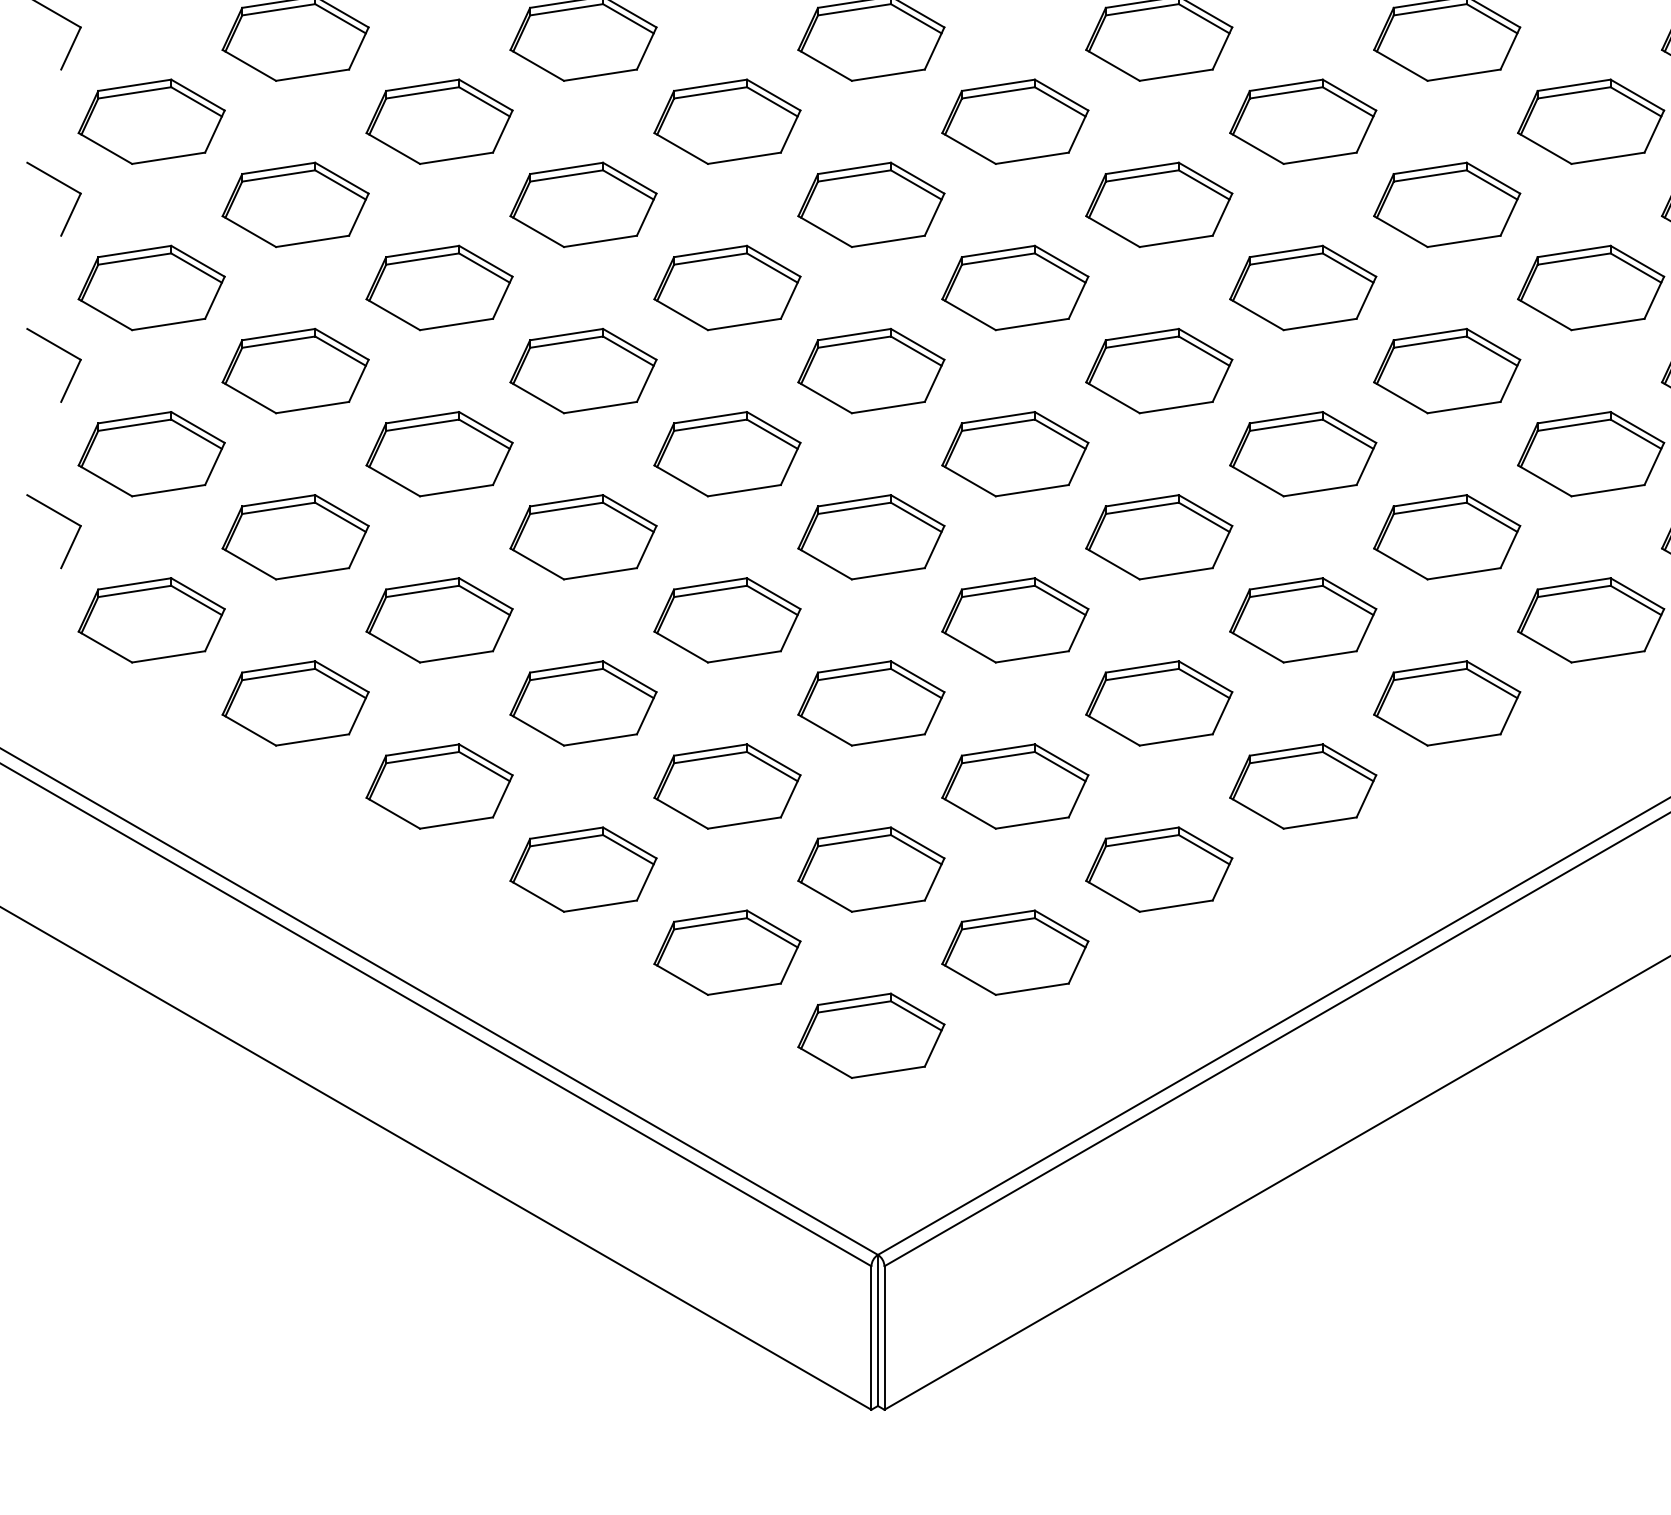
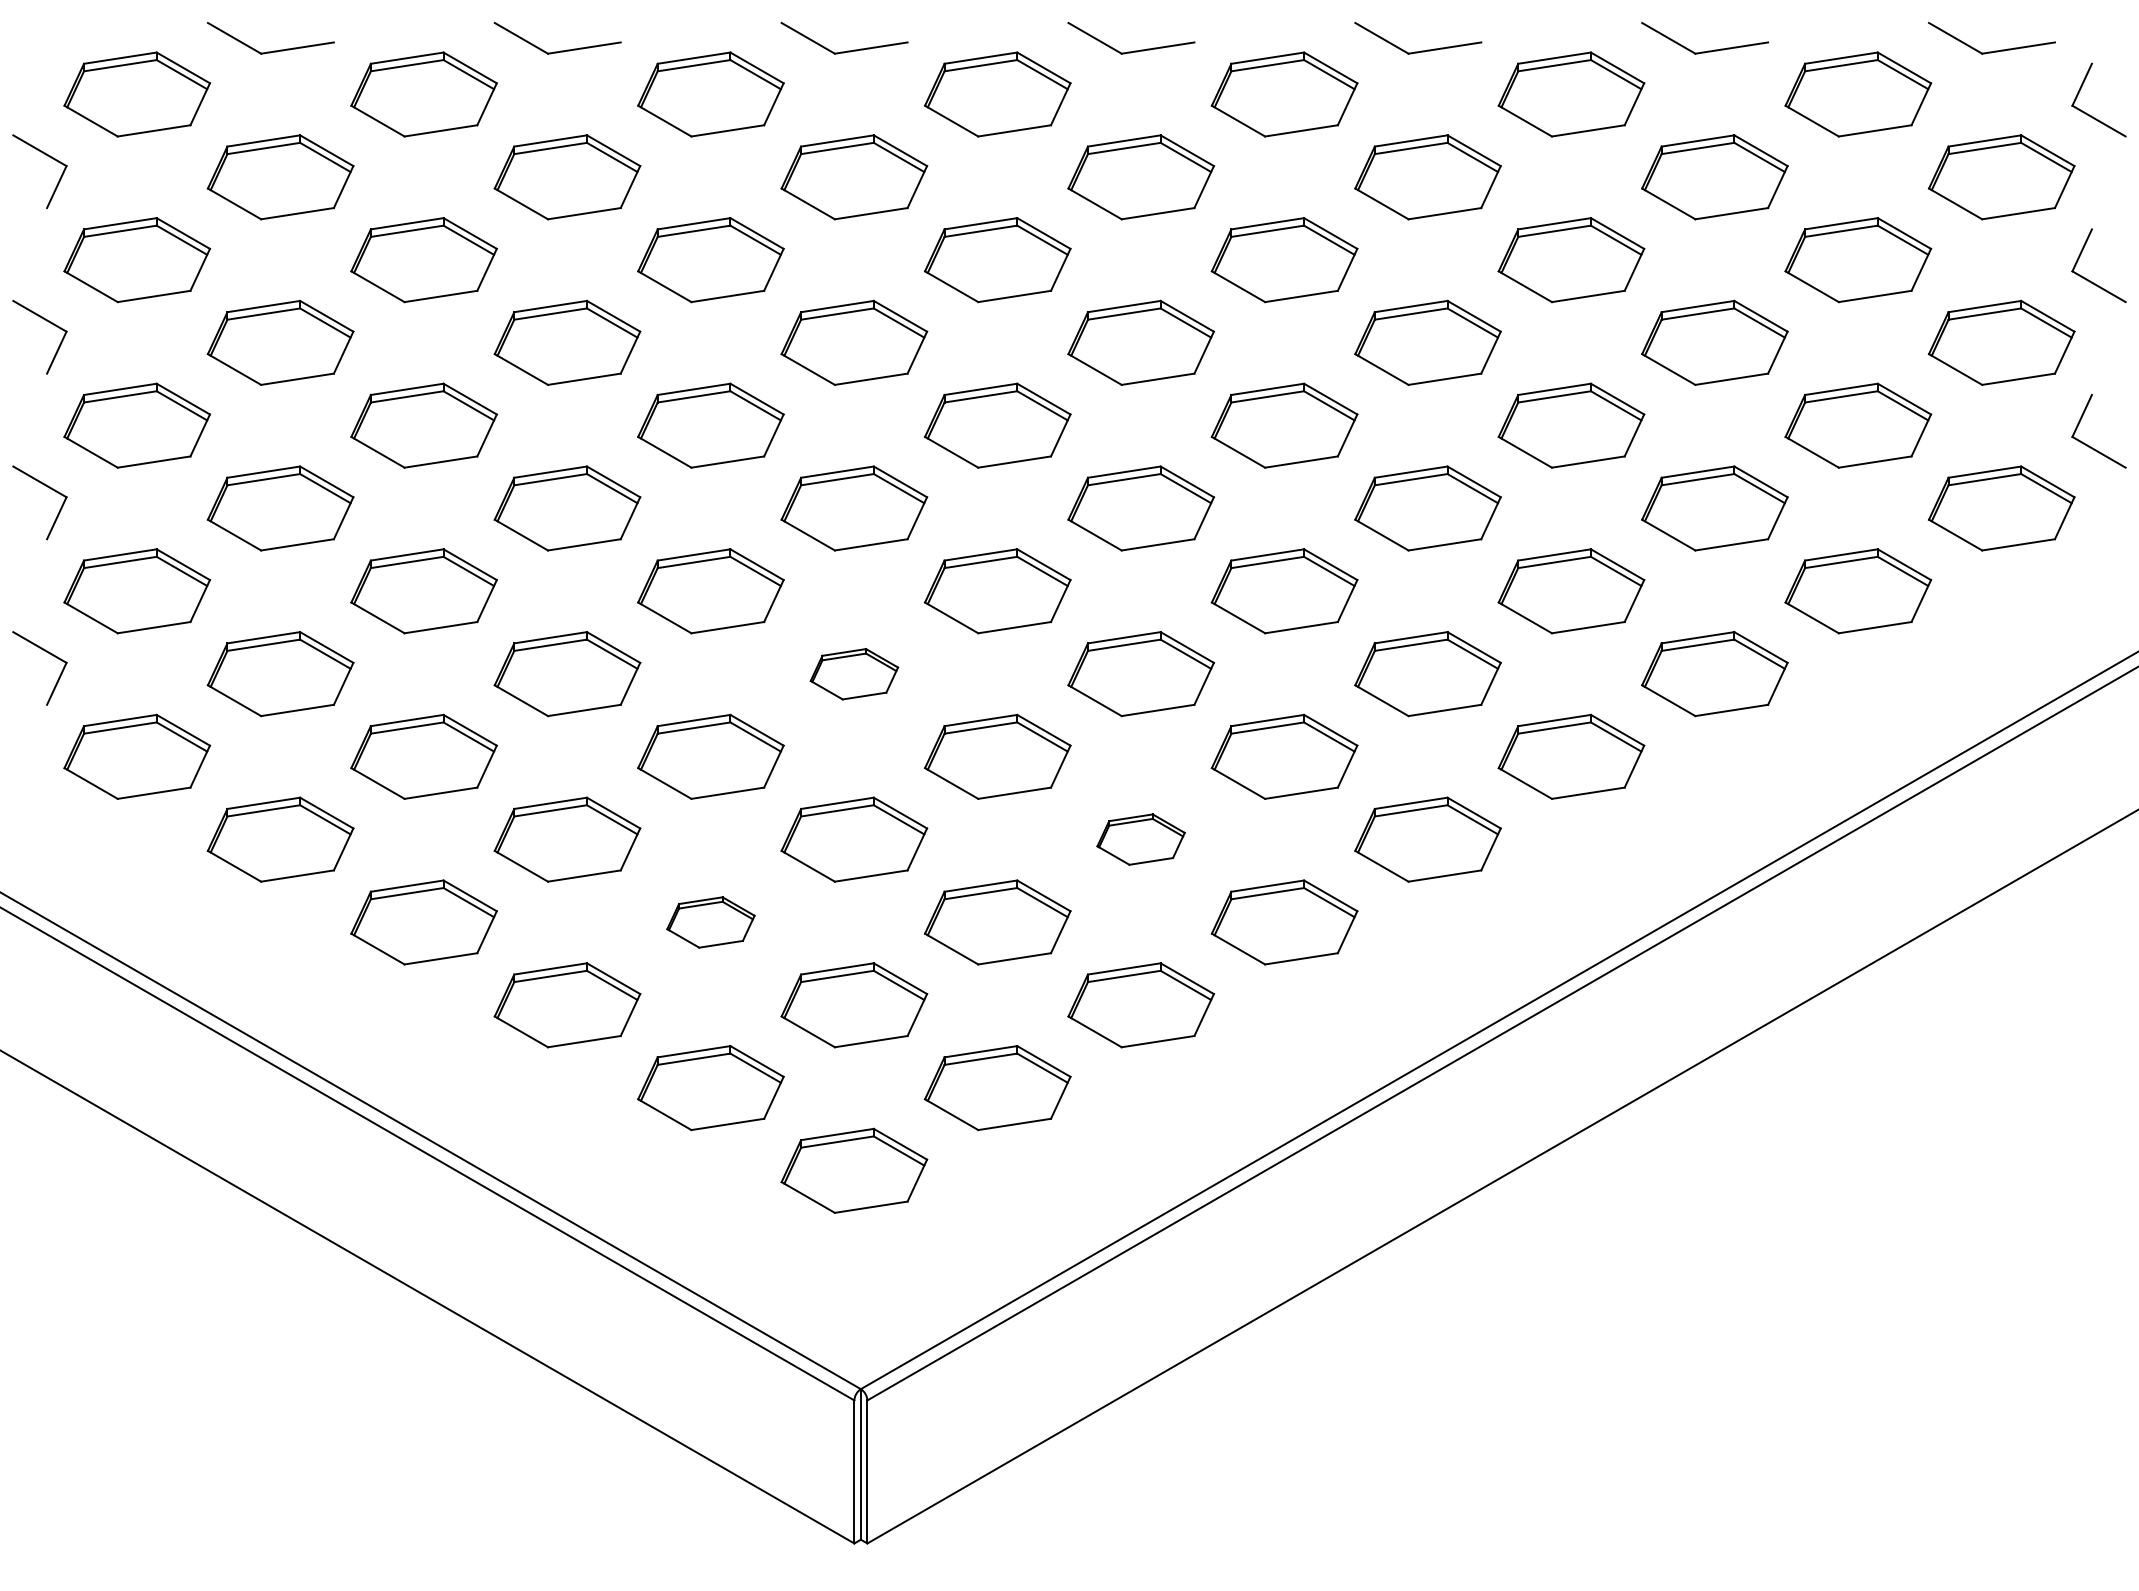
part: (871, 537) -> (854, 674), size x0.6
part: (1158, 703) -> (1140, 839), size x0.6
part: (727, 786) -> (710, 922), size x0.6

